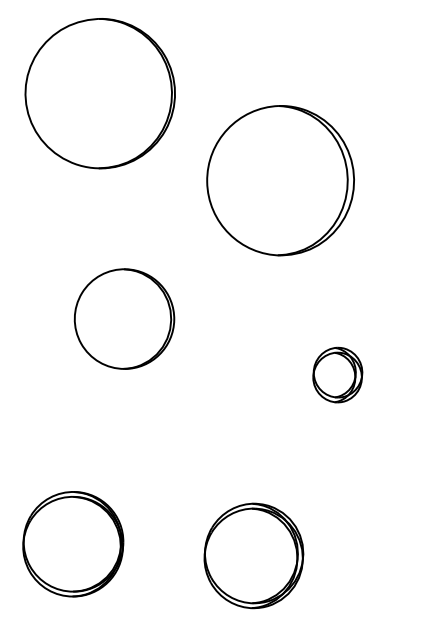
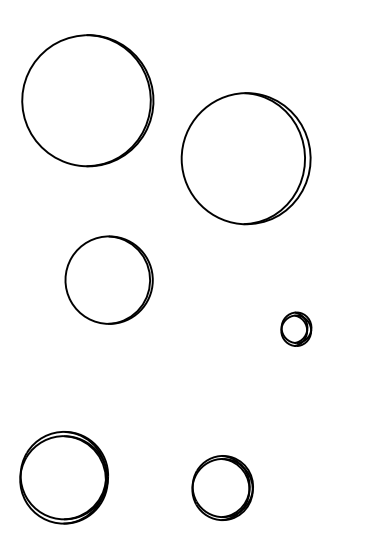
part: (99, 93) -> (87, 100), moved
part: (337, 374) -> (296, 328), size x0.7
part: (253, 555) -> (222, 487), size x0.7

